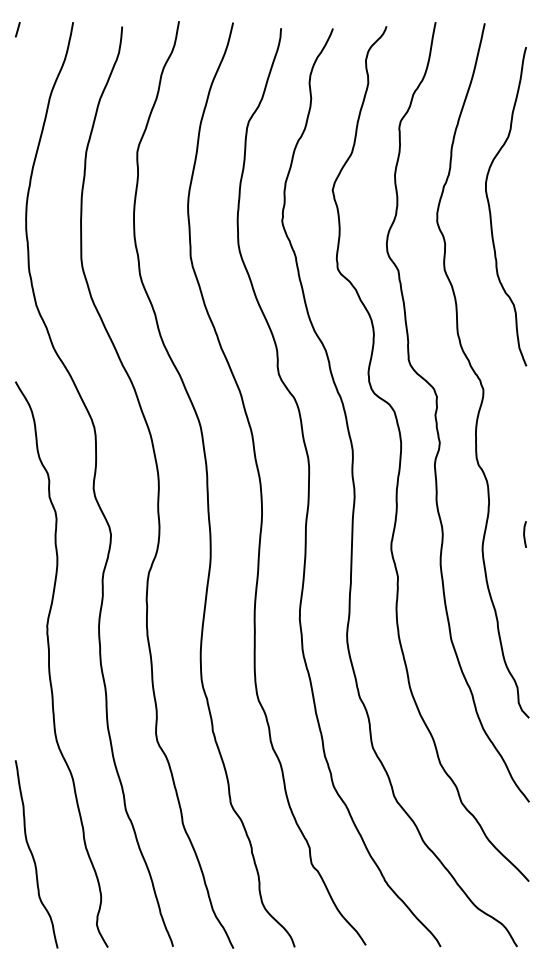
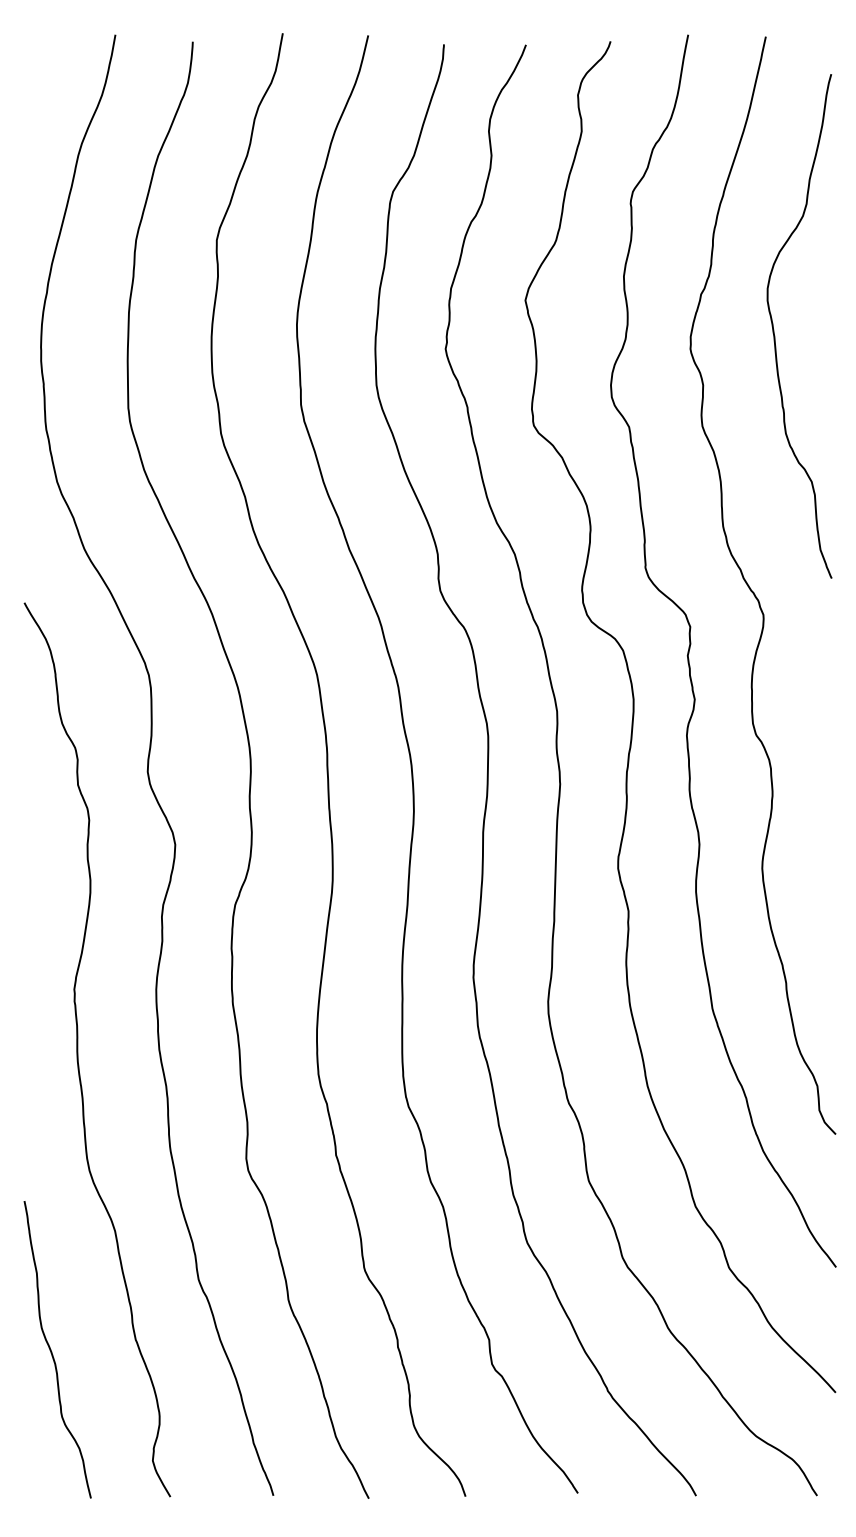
line: (17, 29) -> (27, 46), removed
line: (524, 534) -> (828, 844), removed

